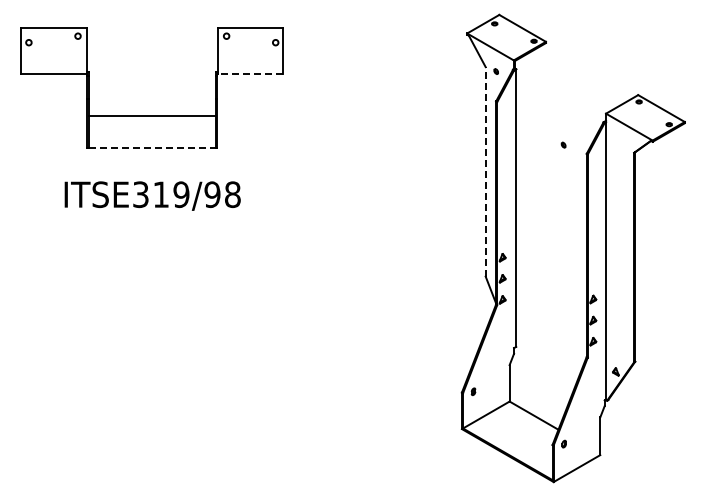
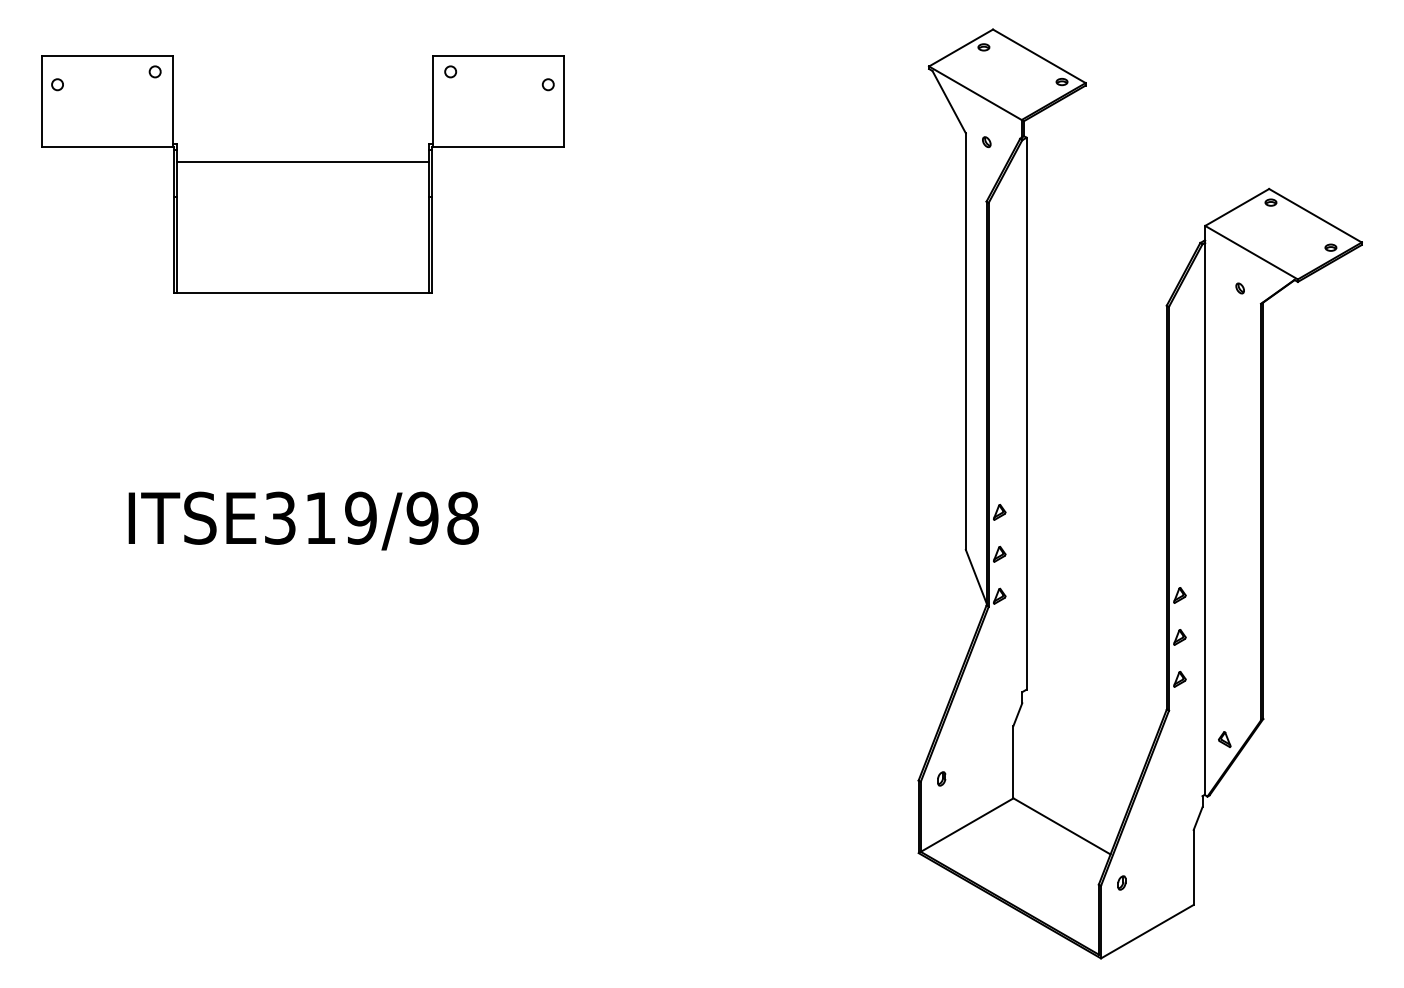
line: (250, 73) -> (498, 146), dashed -> solid
line: (152, 115) -> (303, 161), moved
part: (563, 144) -> (1239, 287), moved
line: (152, 147) -> (303, 293), dashed -> solid
line: (485, 171) -> (965, 340), dashed -> solid
text: (152, 195) -> (303, 519), moved

